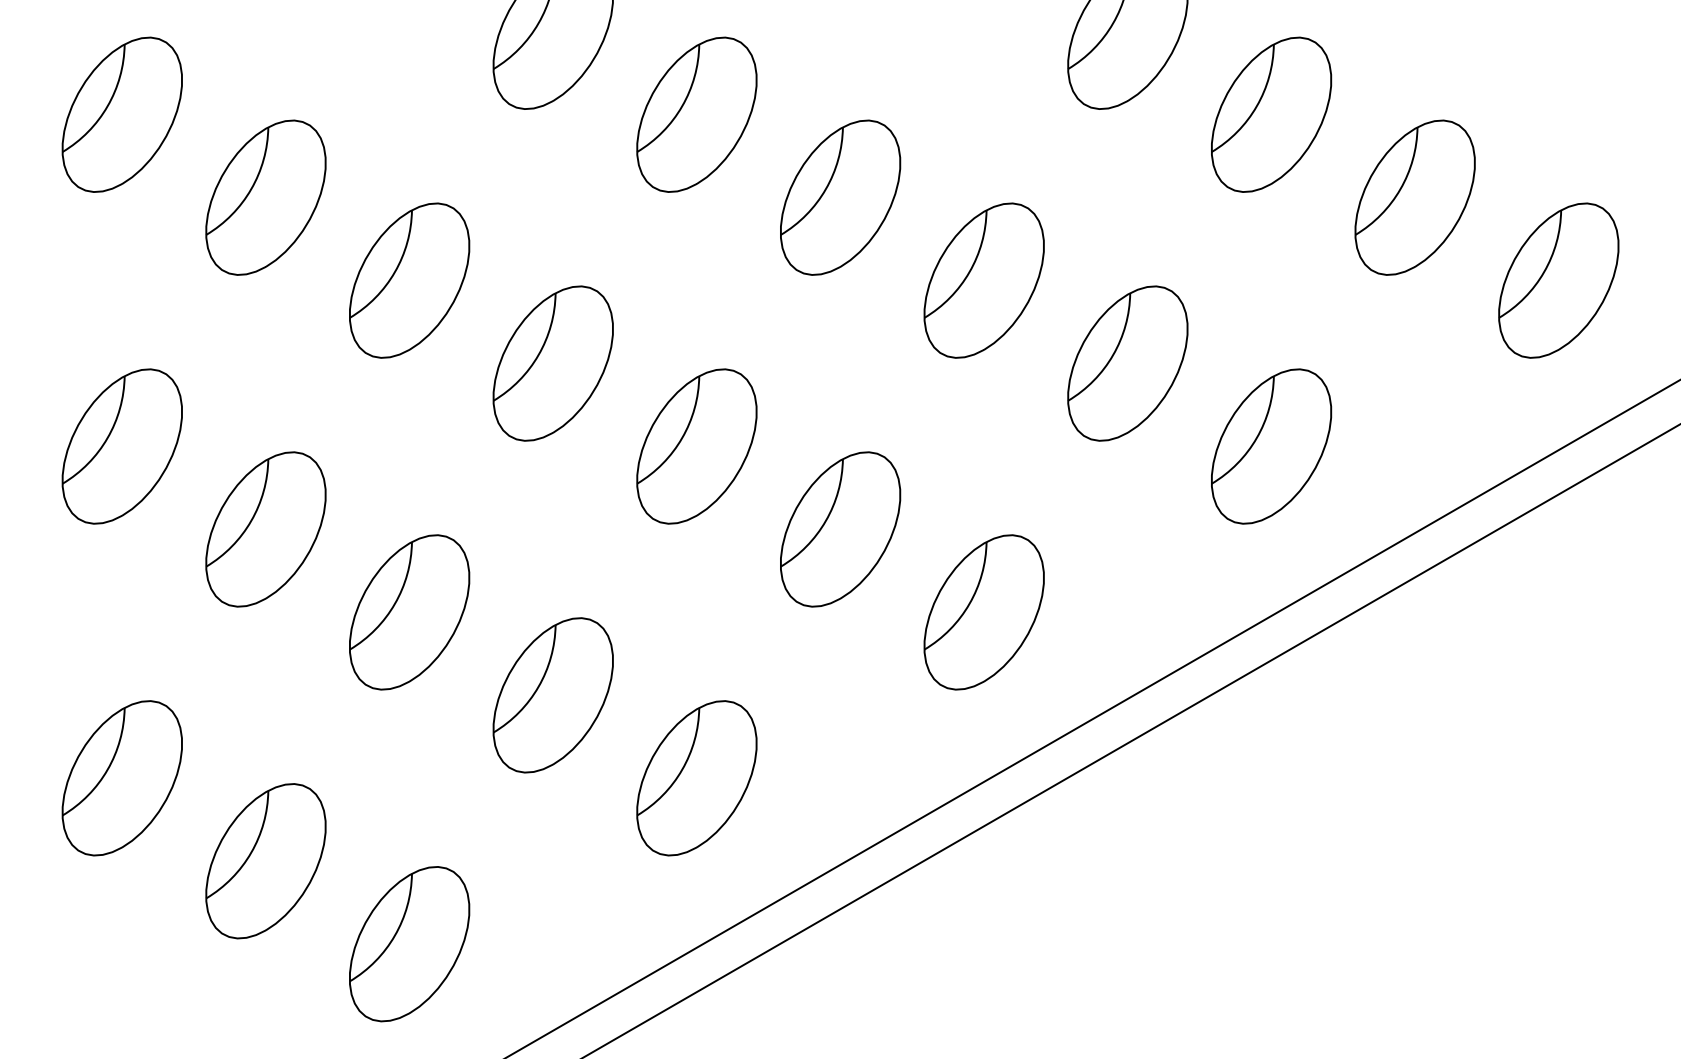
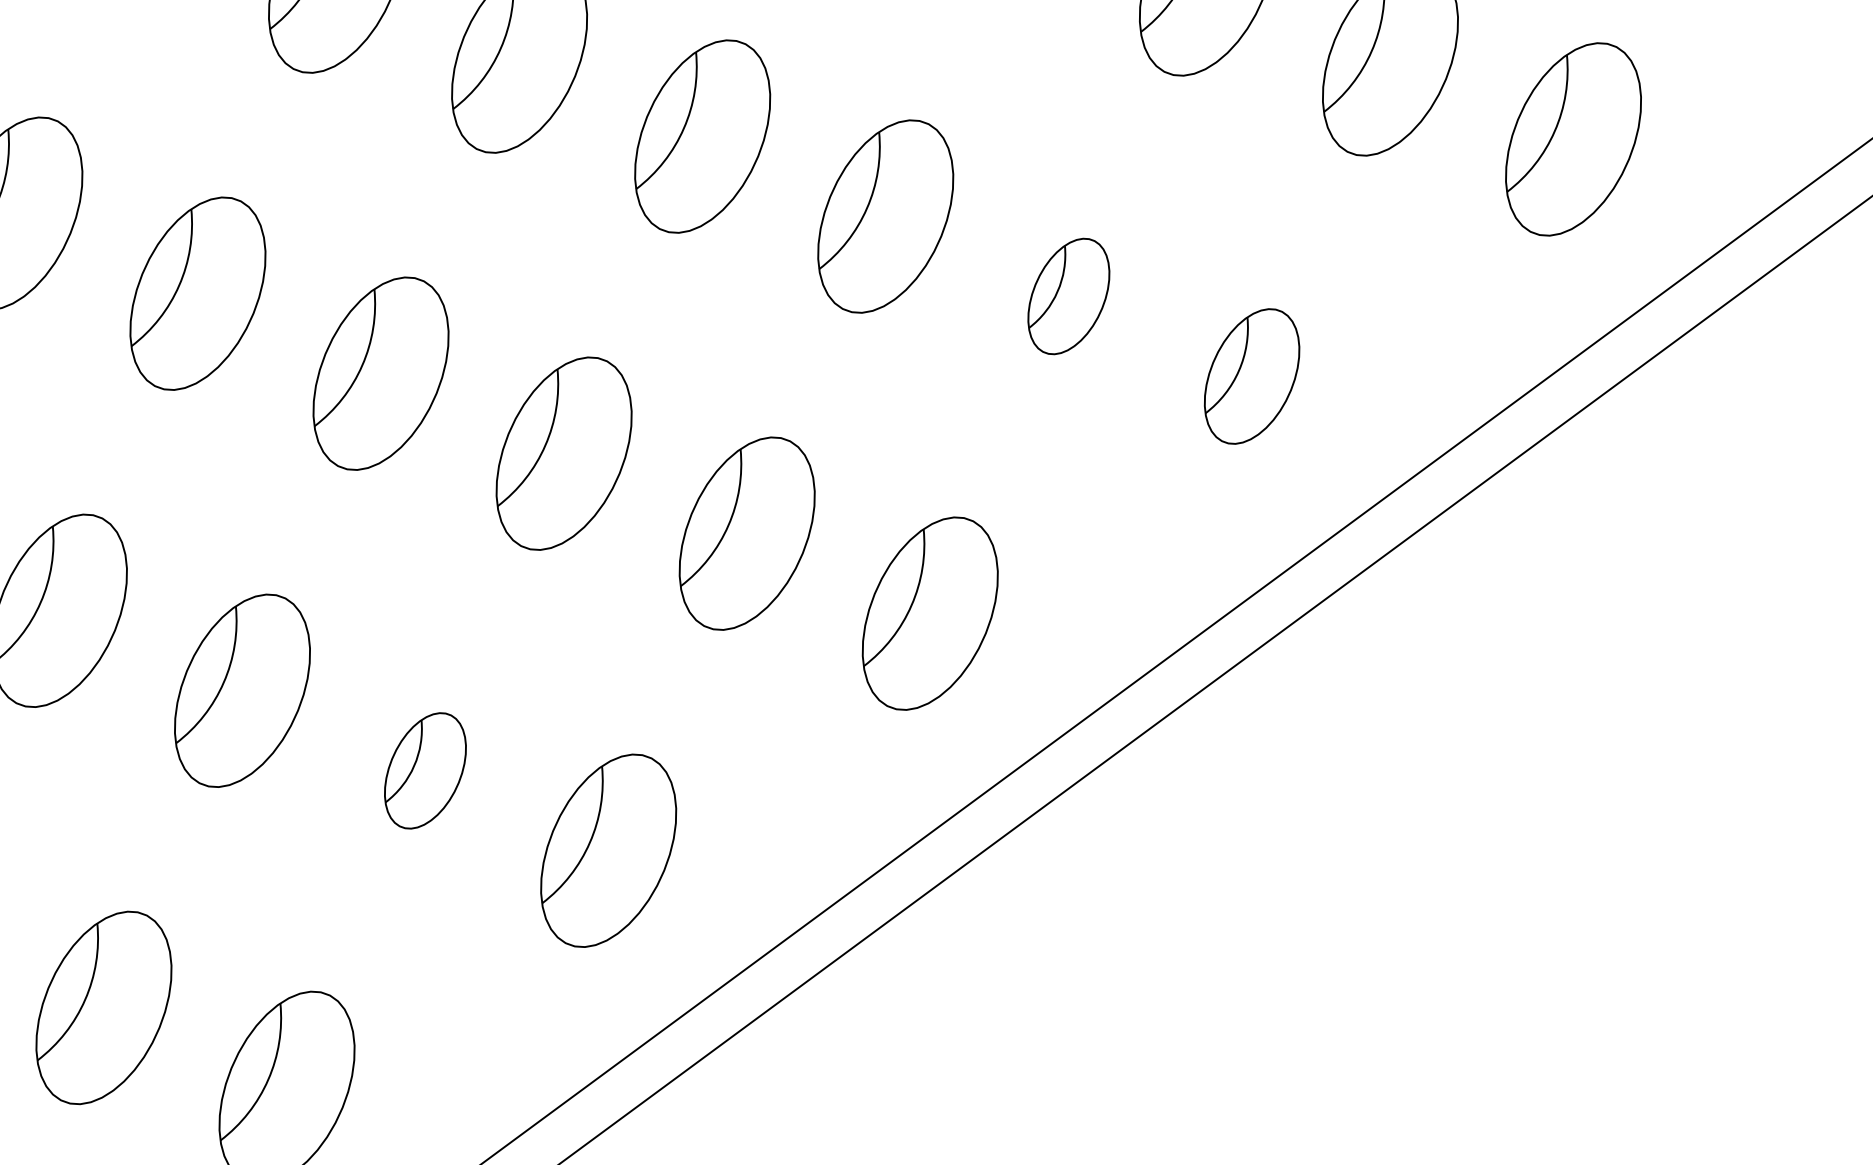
part: (1127, 363) -> (1068, 296), size x0.6
part: (1271, 446) -> (1251, 376), size x0.7
part: (552, 695) -> (424, 771), size x0.6

